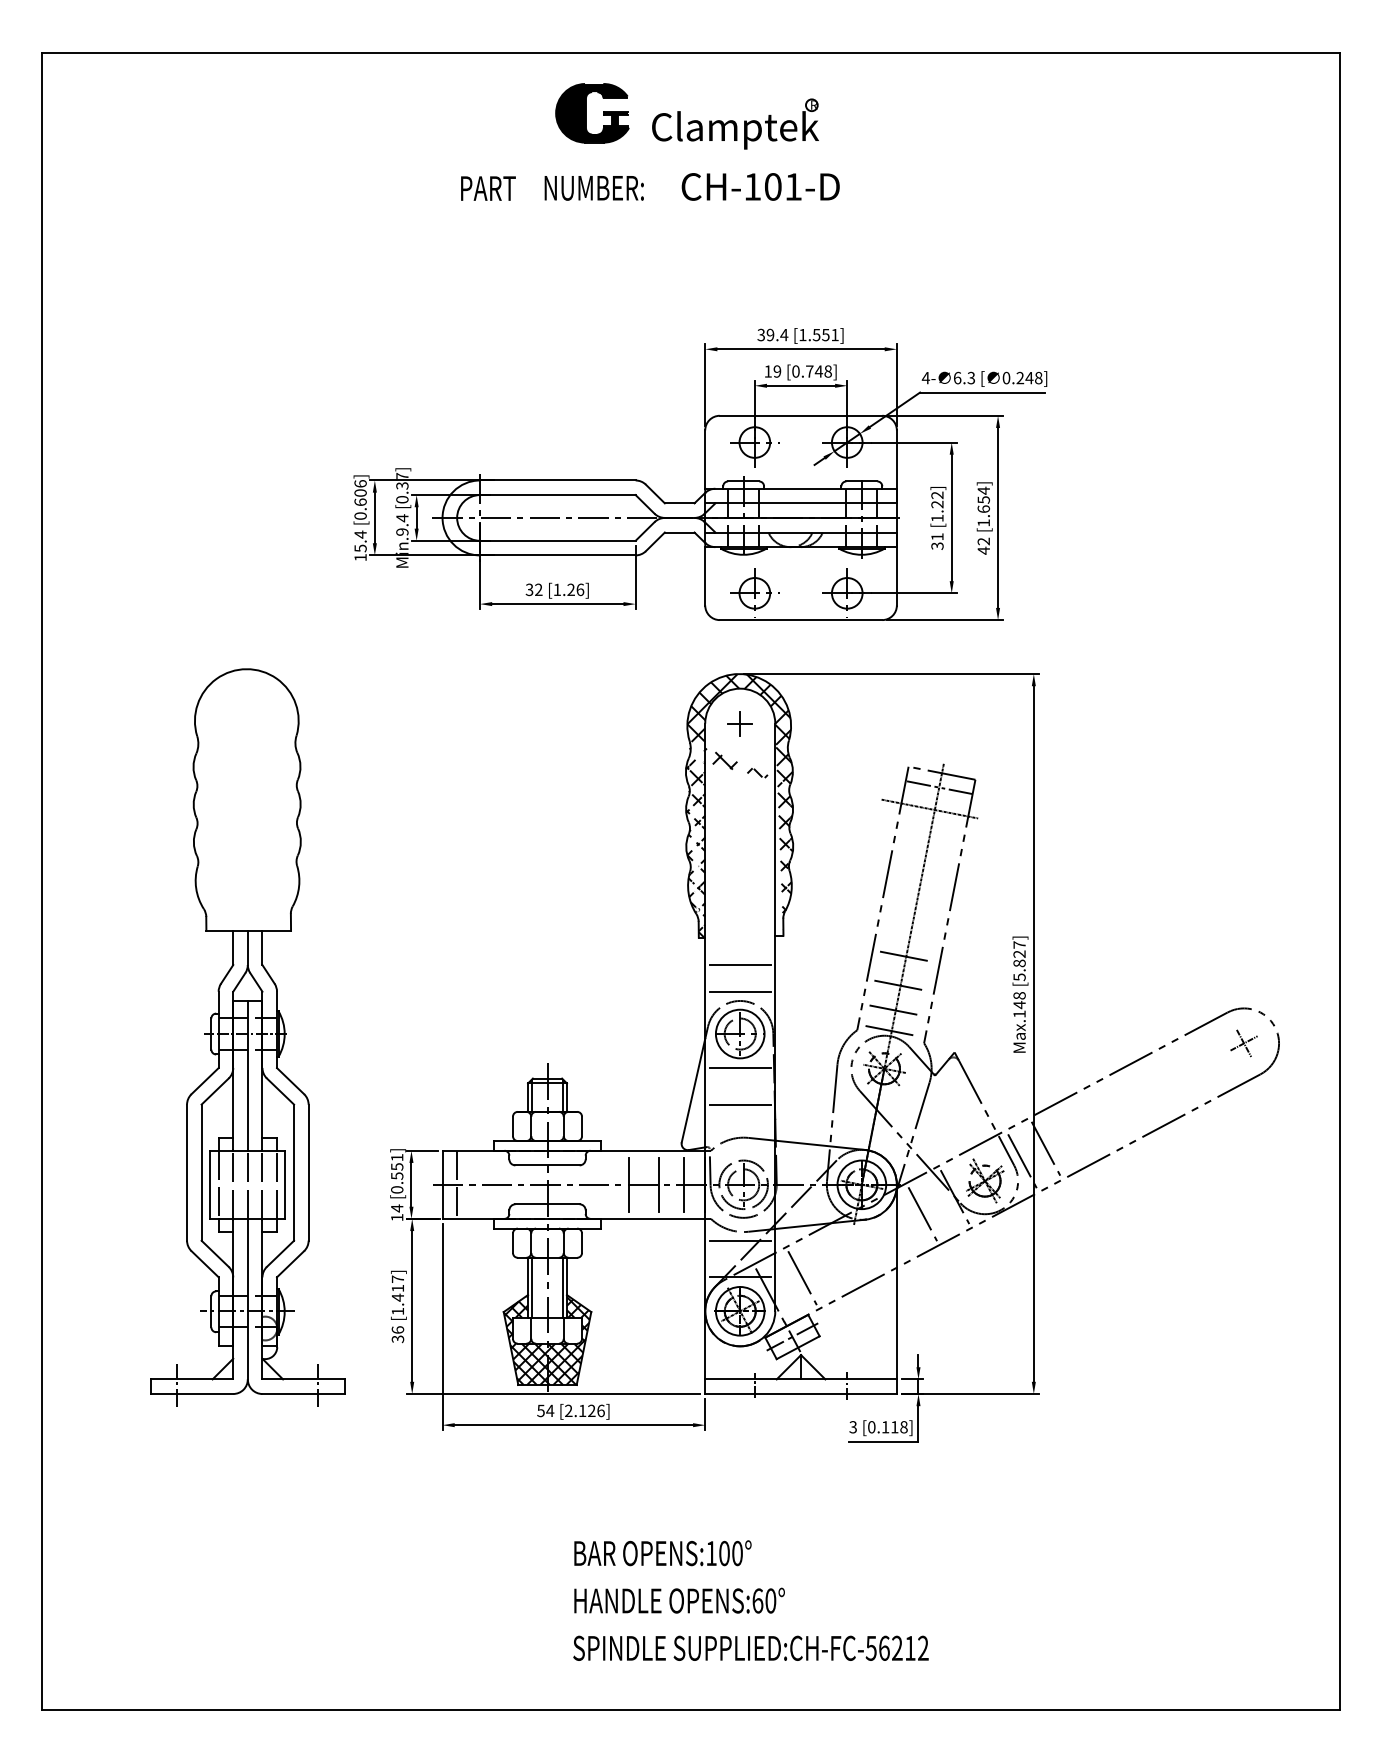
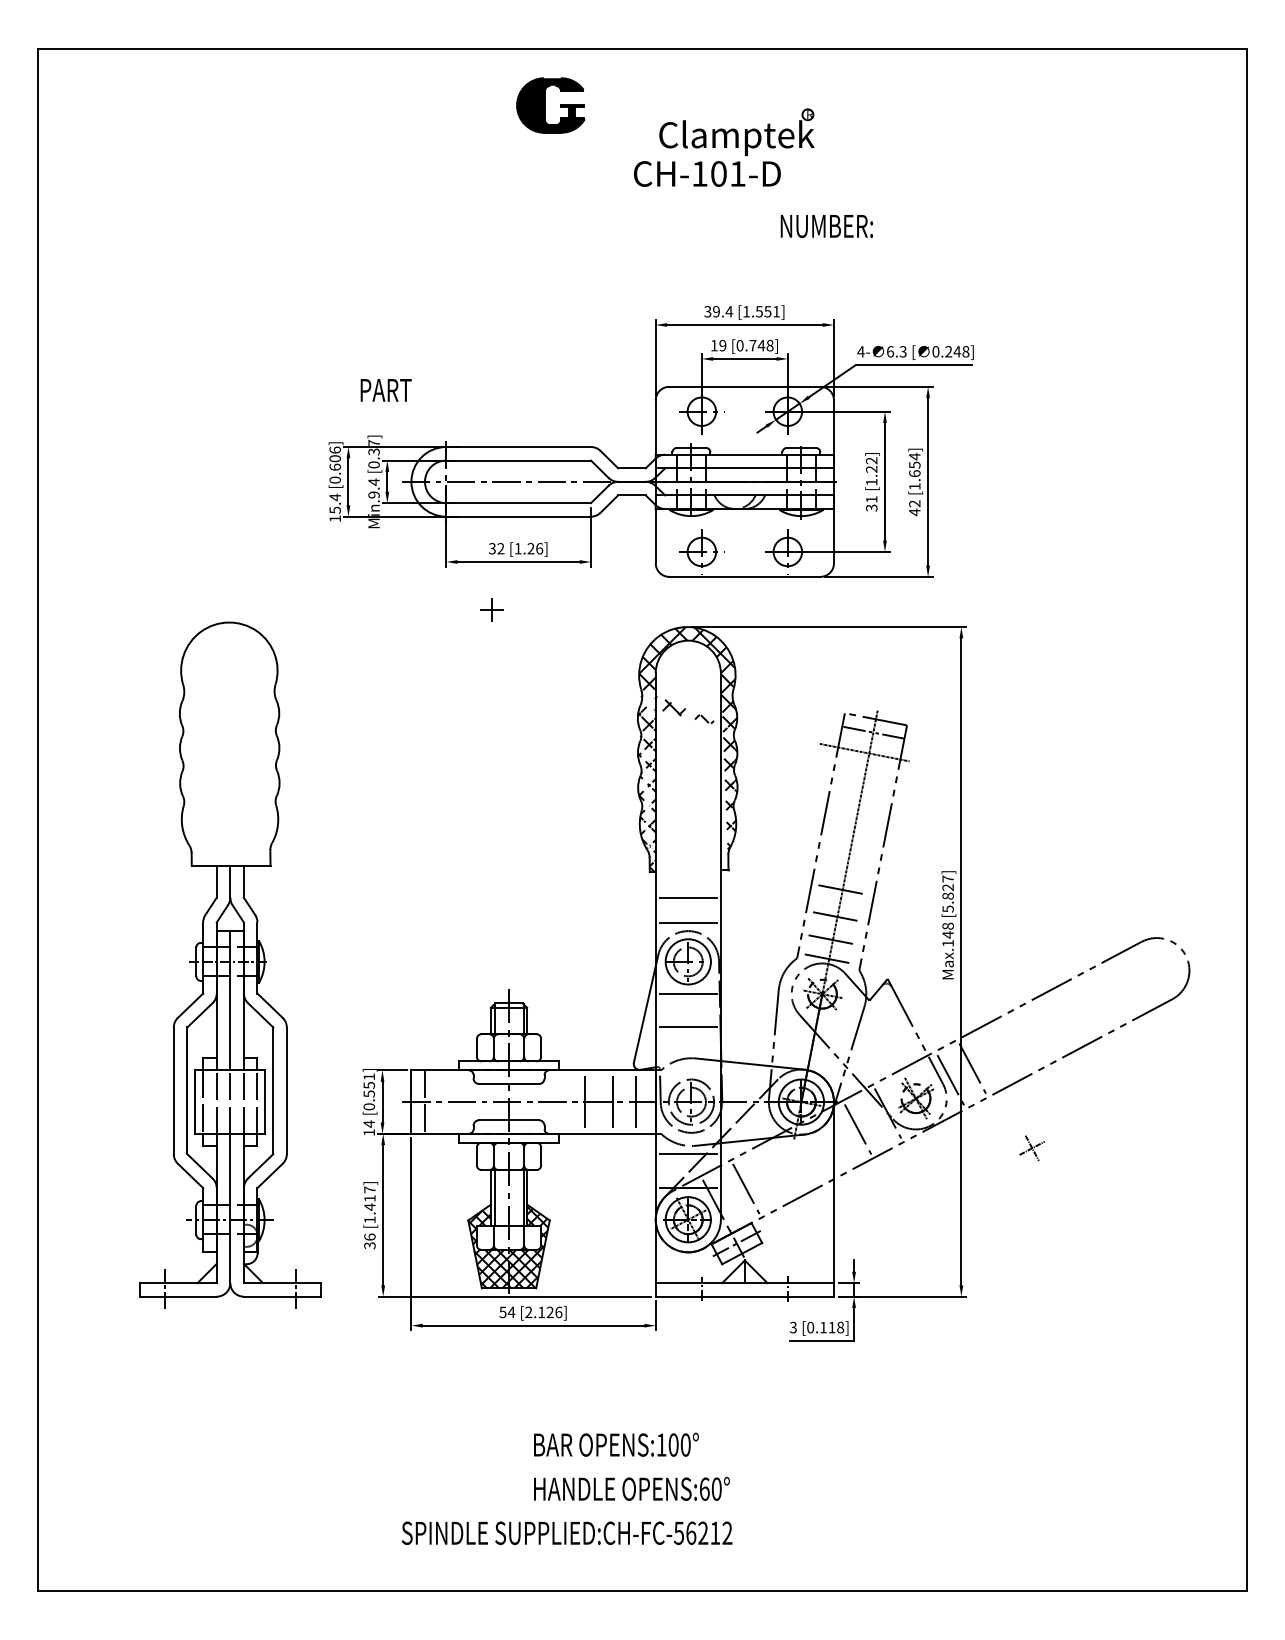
part: (735, 123) -> (736, 131), moved
text: (488, 188) -> (386, 390), moved
text: (593, 188) -> (826, 226), moved
part: (739, 723) -> (491, 609), moved
part: (1243, 1043) -> (1031, 1148), moved
text: (750, 1647) -> (566, 1532), moved

